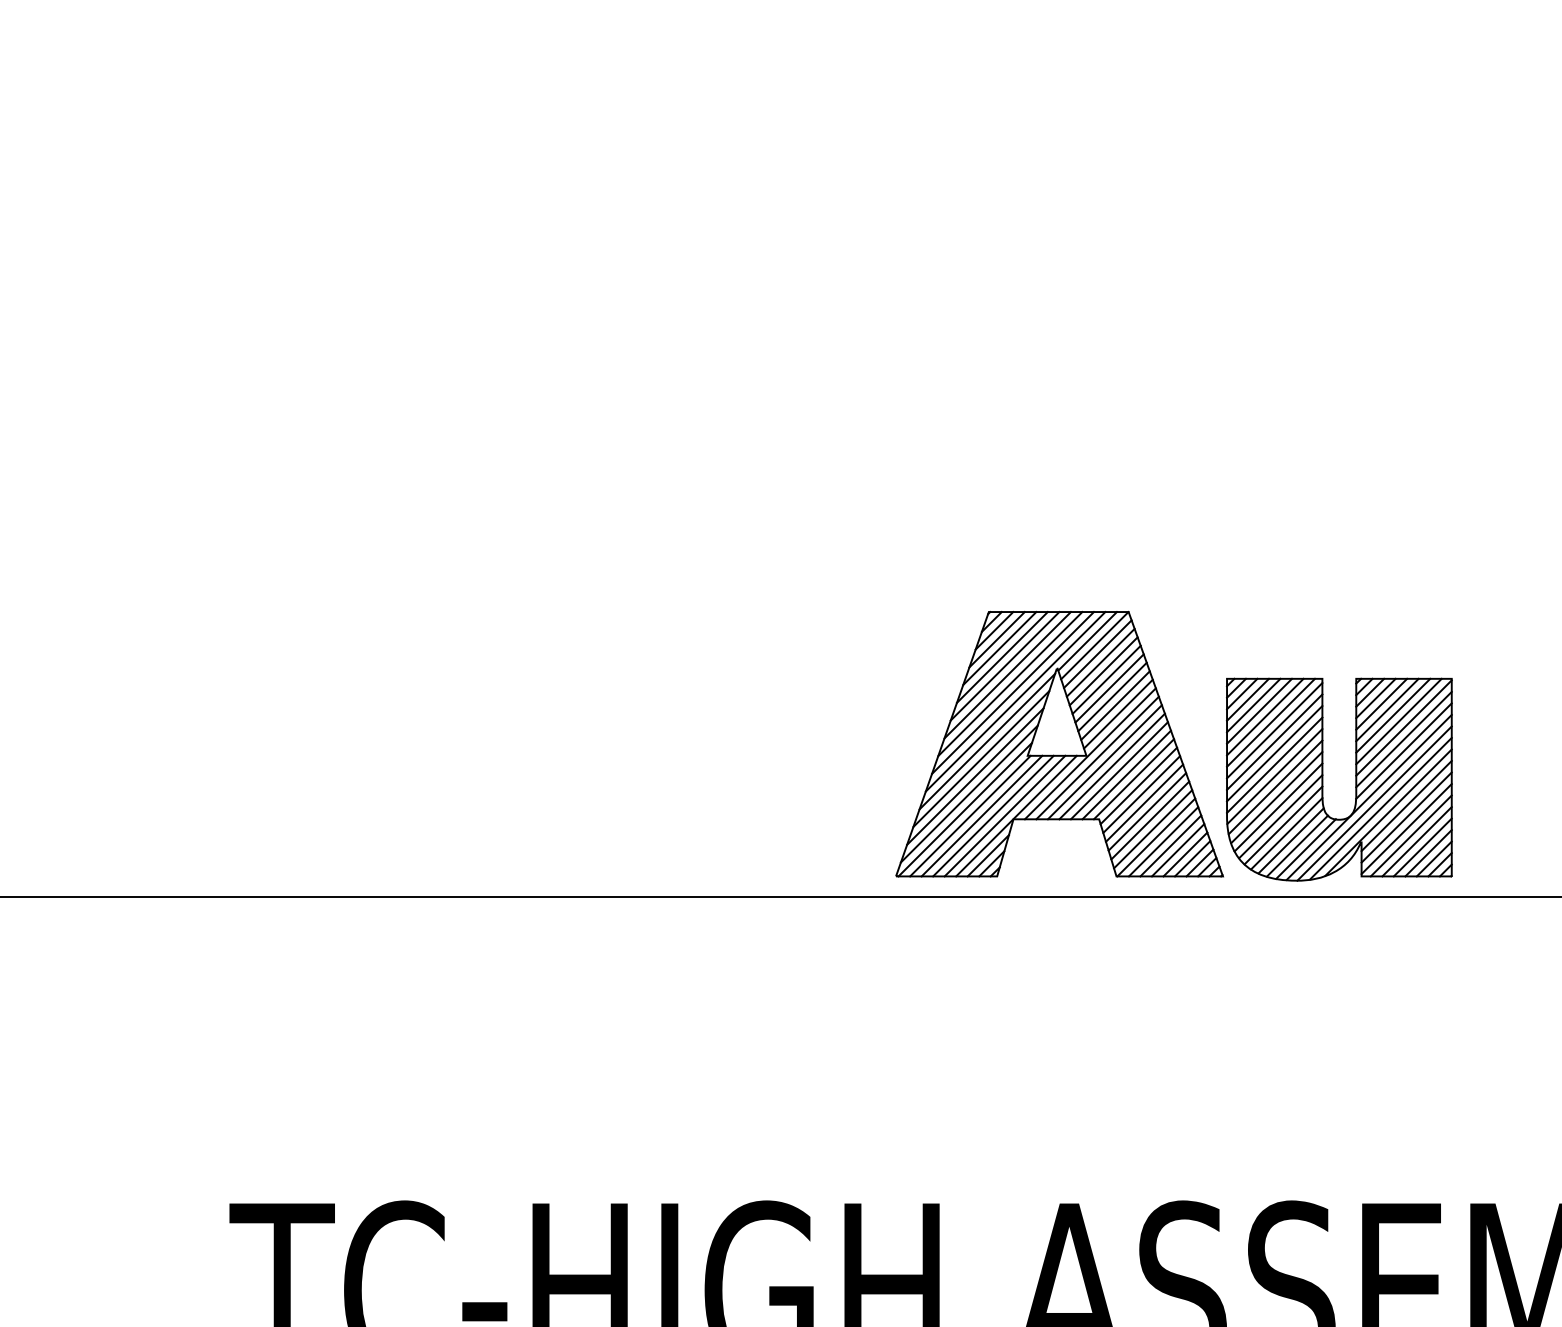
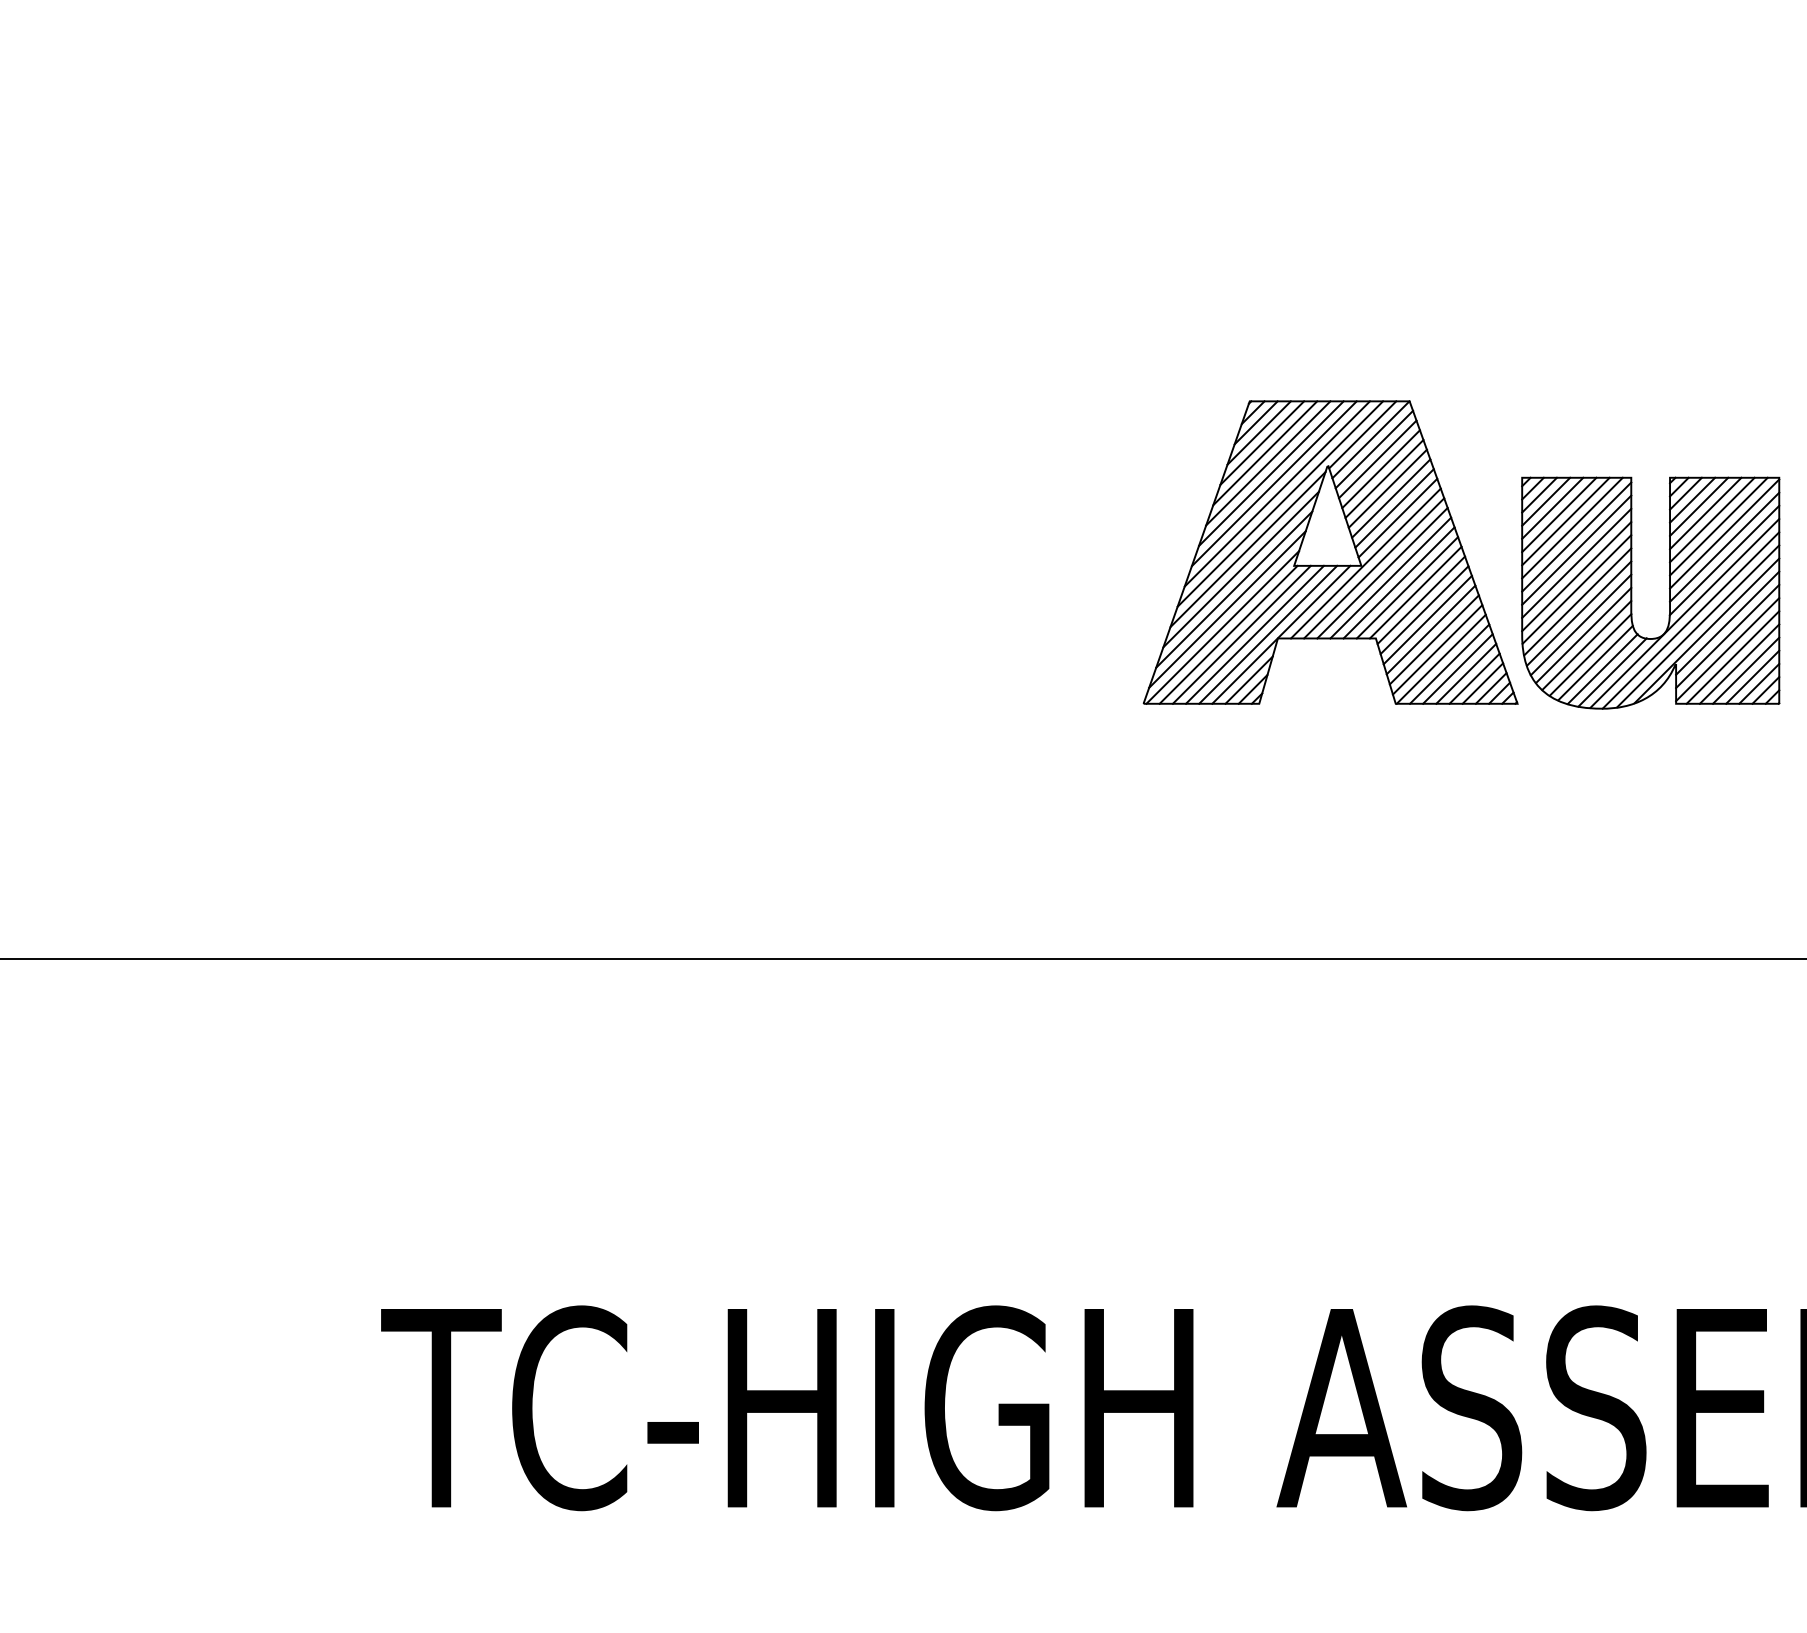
part: (1173, 745) -> (1461, 554), moved

